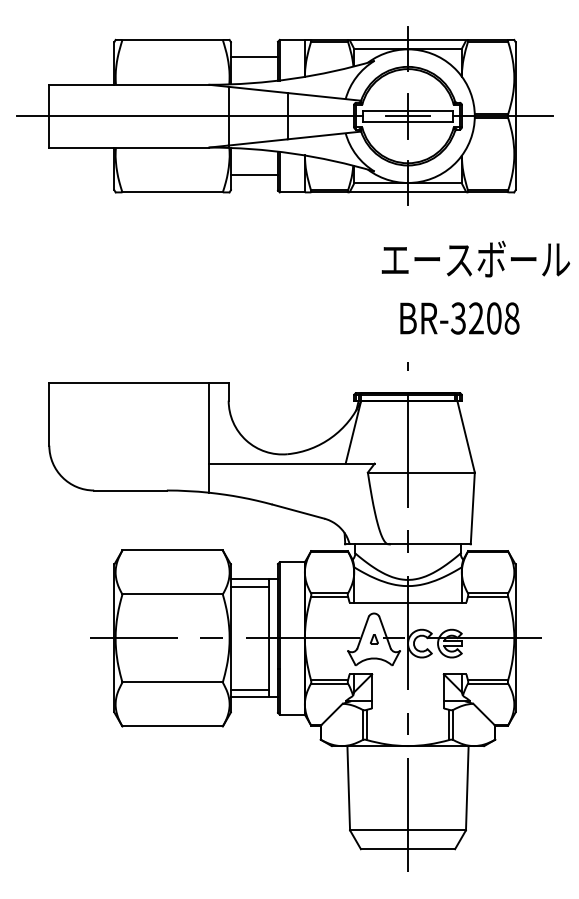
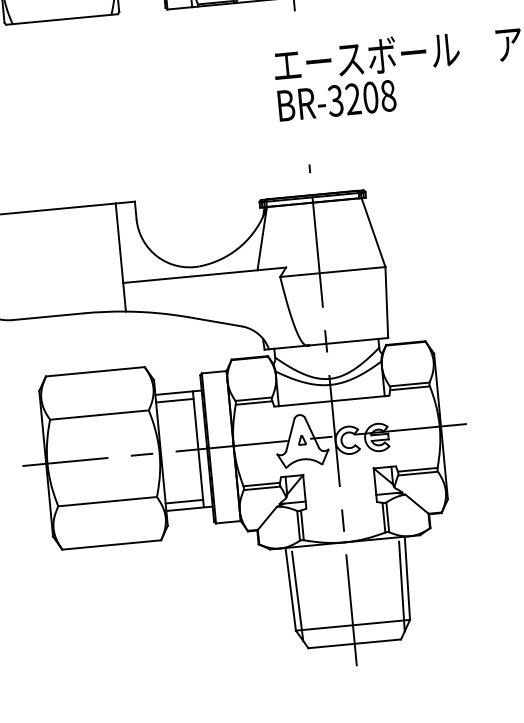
text: (459, 318) -> (336, 100), moved
line: (354, 795) -> (297, 595), added
line: (460, 795) -> (401, 586), added

